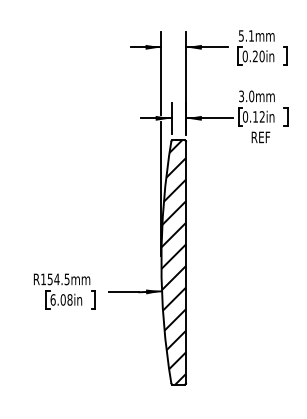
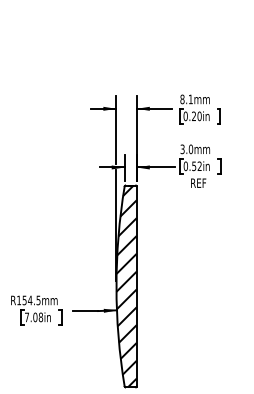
text: (241, 36) -> (182, 99), 5.1mm -> 8.1mm
text: (255, 117) -> (194, 166), 0.12in -> 0.52in
text: (53, 300) -> (27, 317), 6.08in -> 7.08in

